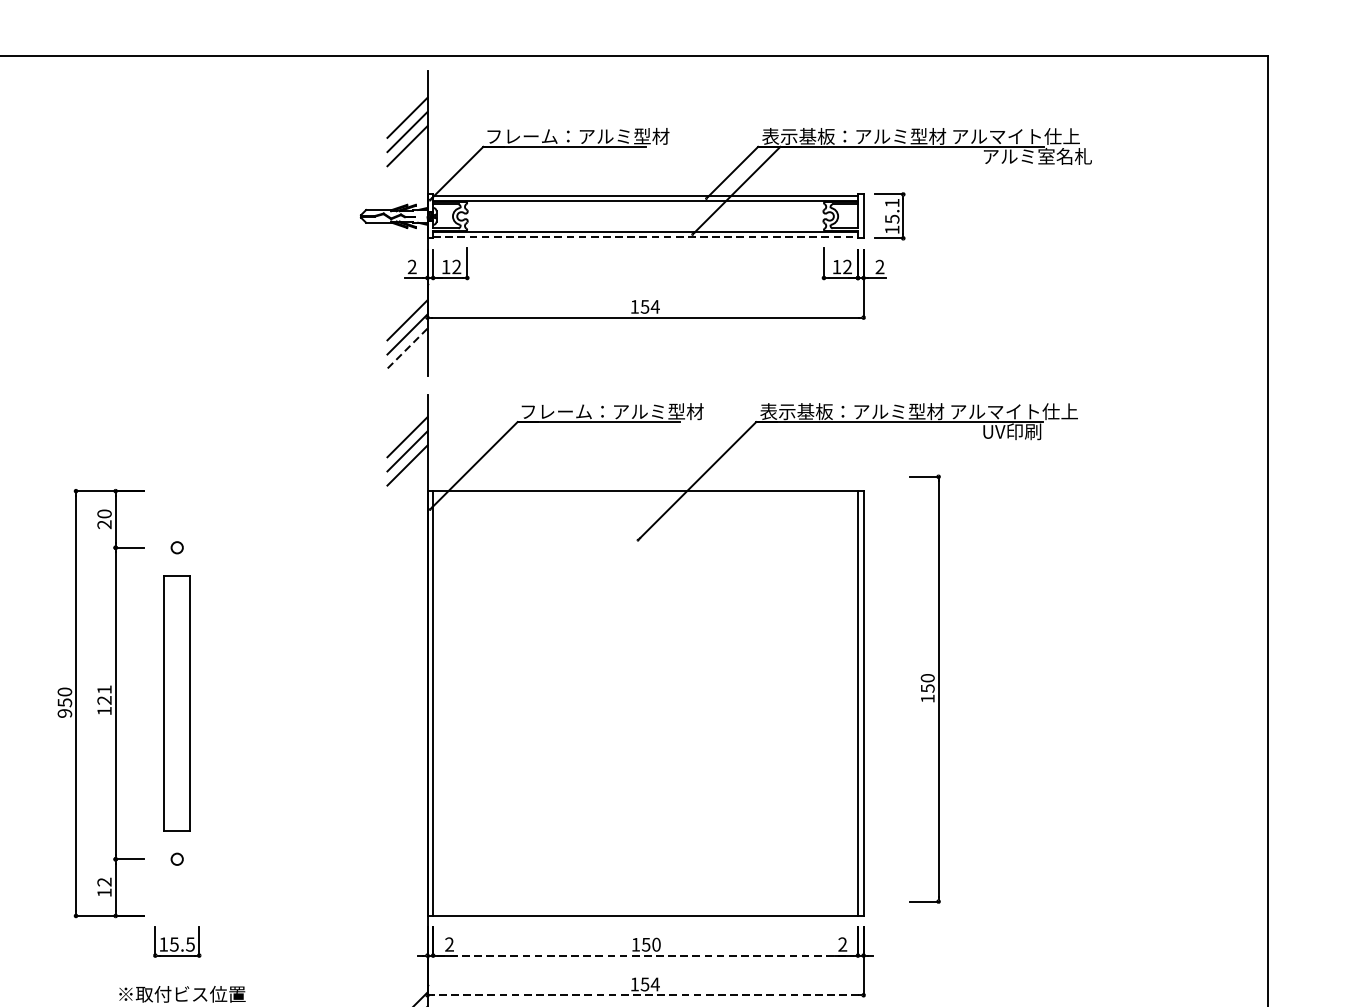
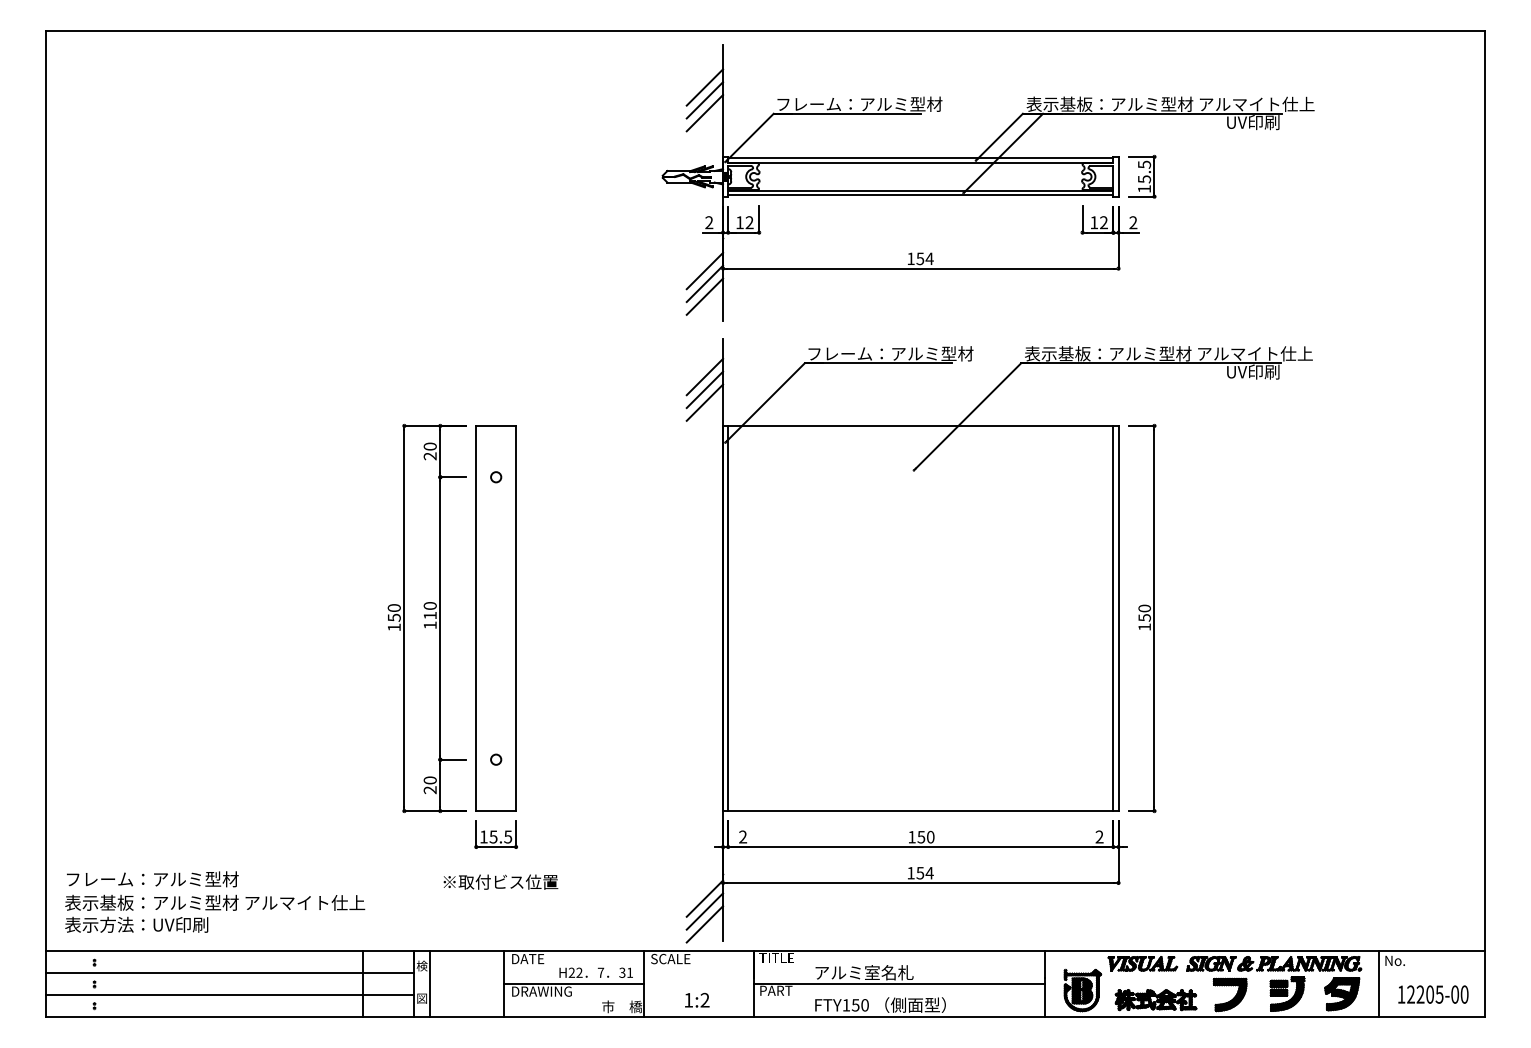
text: (1037, 156) -> (1276, 122), アルミ室名札 -> UV印刷
text: (892, 202) -> (1144, 164), 15.1 -> 15.5
line: (645, 237) -> (920, 195), dashed -> solid
line: (407, 348) -> (704, 296), dashed -> solid
part: (925, 689) -> (1142, 618), moved
text: (103, 694) -> (429, 610), 121 -> 110
part: (176, 703) -> (495, 618), size x1.67
text: (64, 713) -> (393, 627), 950 -> 150
text: (103, 887) -> (429, 785), 12 -> 20
line: (646, 956) -> (921, 847), dashed -> solid
line: (645, 994) -> (920, 882), dashed -> solid

